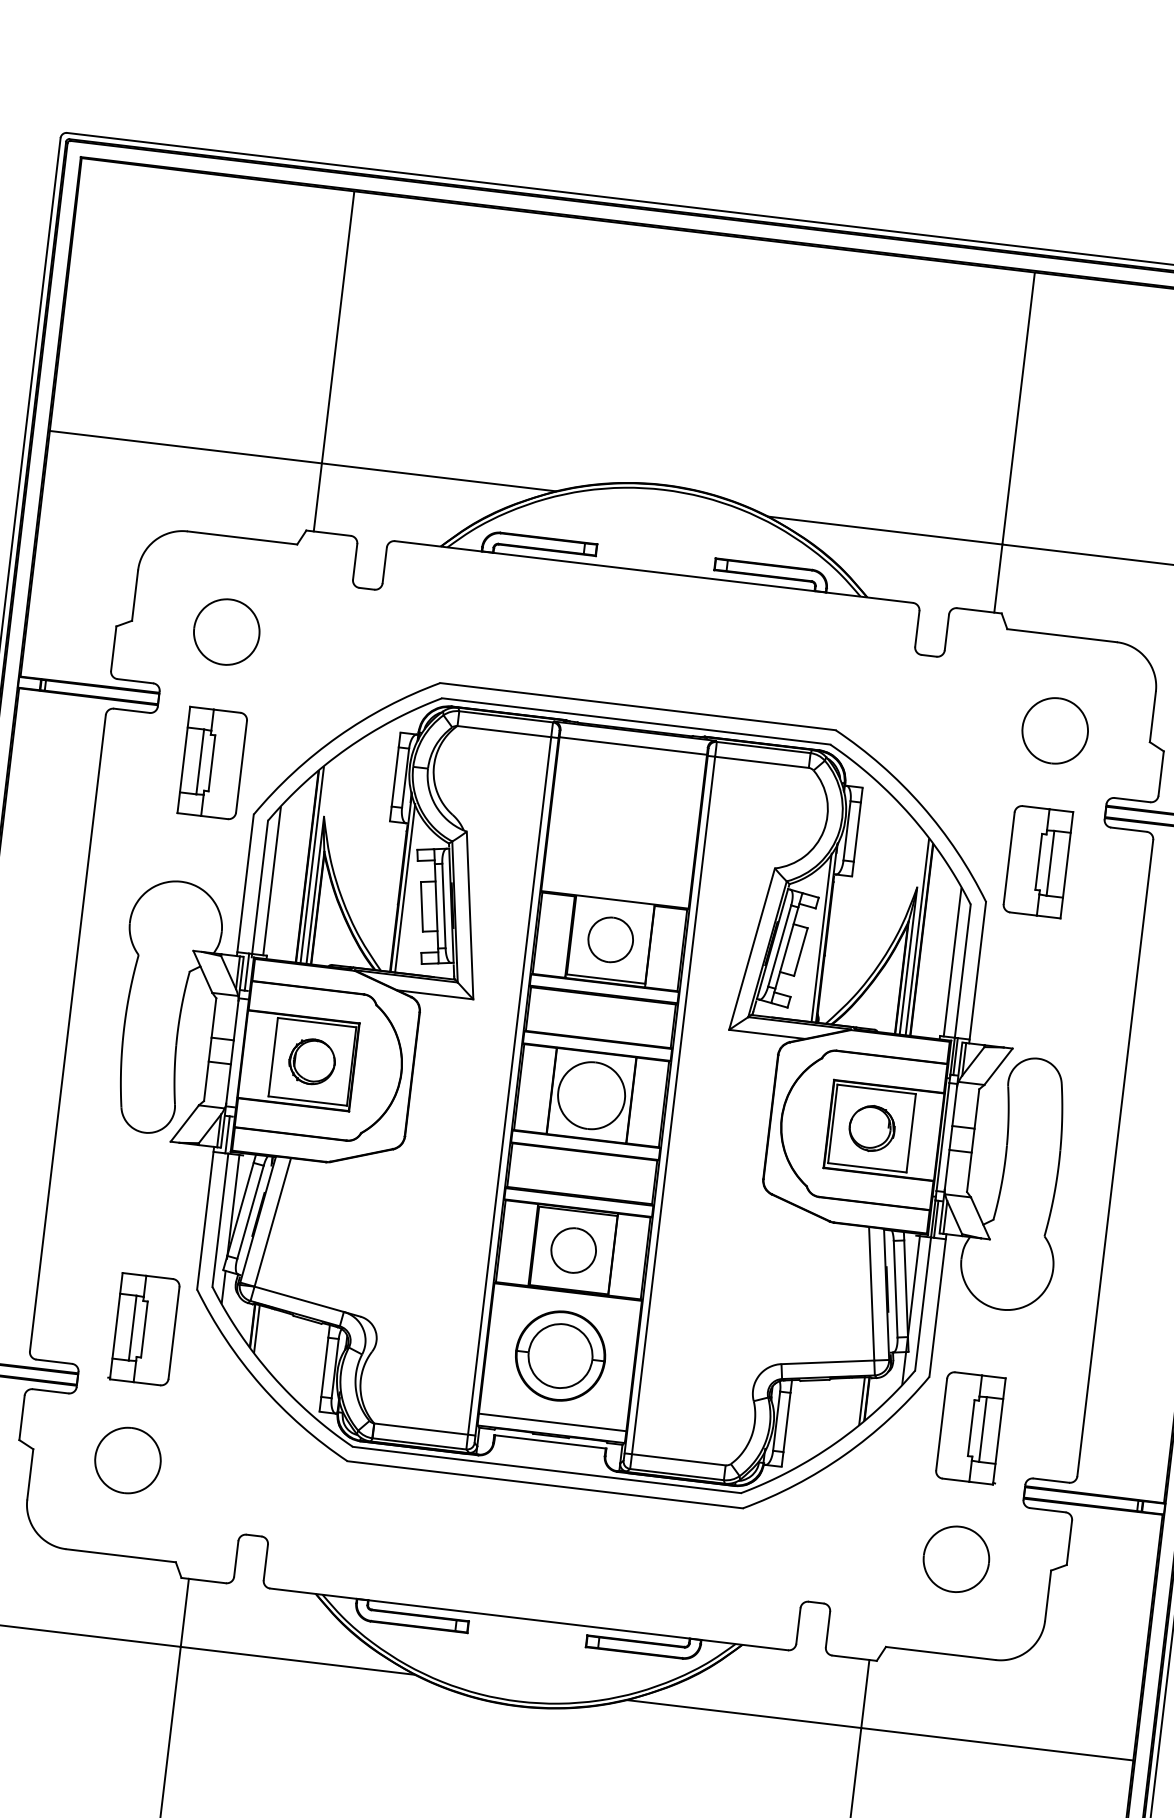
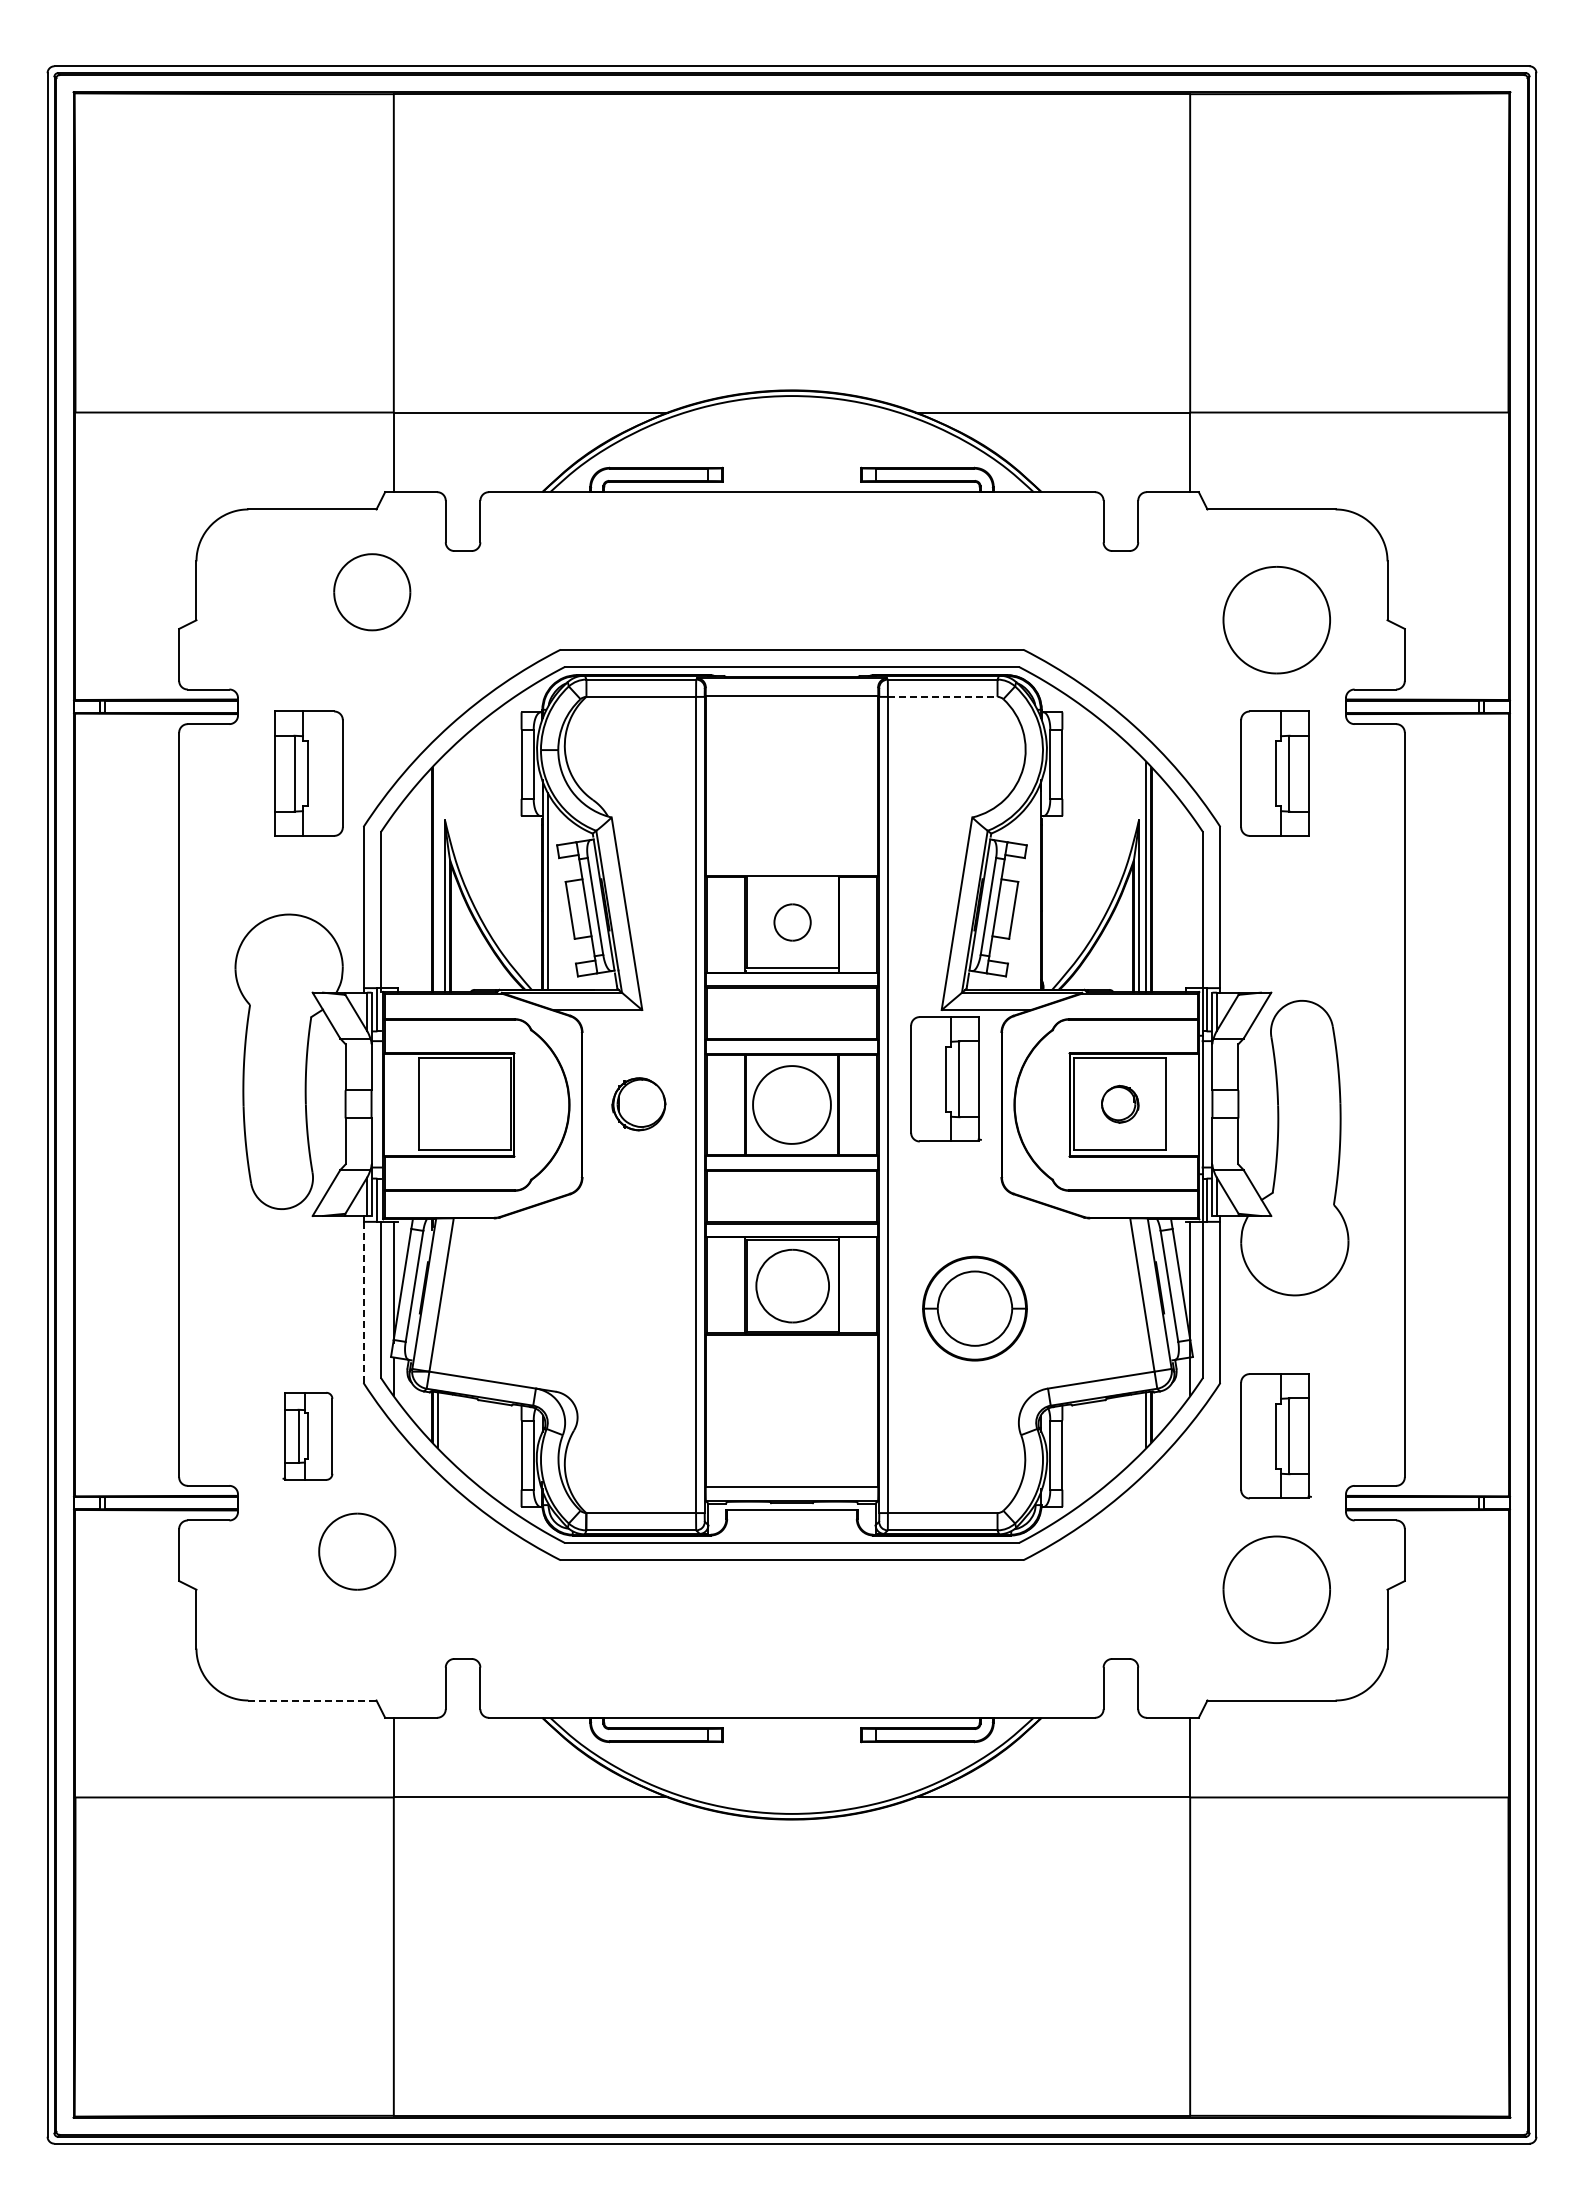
part: (226, 632) -> (372, 592), moved
part: (1054, 731) -> (1276, 620), size x1.4
line: (761, 761) -> (942, 696), solid -> dashed
line: (311, 865) -> (437, 877), removed
line: (271, 881) -> (393, 901), removed
line: (821, 937) -> (1035, 890), removed
part: (610, 939) -> (792, 922), size x0.7
line: (952, 962) -> (1190, 901), removed
part: (311, 1061) -> (638, 1104), moved
part: (725, 1089) -> (945, 1079), added
part: (872, 1128) -> (1120, 1104), size x0.7
line: (205, 1220) -> (363, 1302), solid -> dashed
part: (573, 1250) -> (792, 1285), size x1.4
part: (143, 1329) -> (307, 1436), size x0.7
part: (560, 1355) -> (974, 1308), moved
part: (128, 1460) -> (357, 1551), moved
line: (121, 1555) -> (312, 1700), solid -> dashed
part: (956, 1559) -> (1276, 1589), size x1.4

